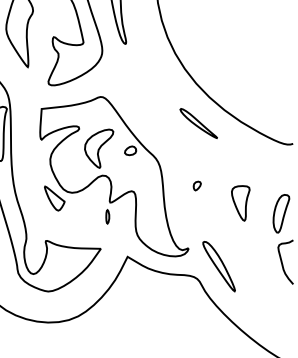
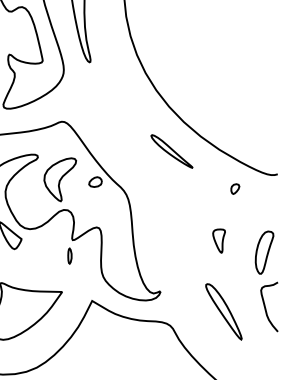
part: (196, 185) -> (234, 188), moved
part: (240, 203) -> (218, 241), size x0.6
part: (218, 266) -> (223, 311), moved

